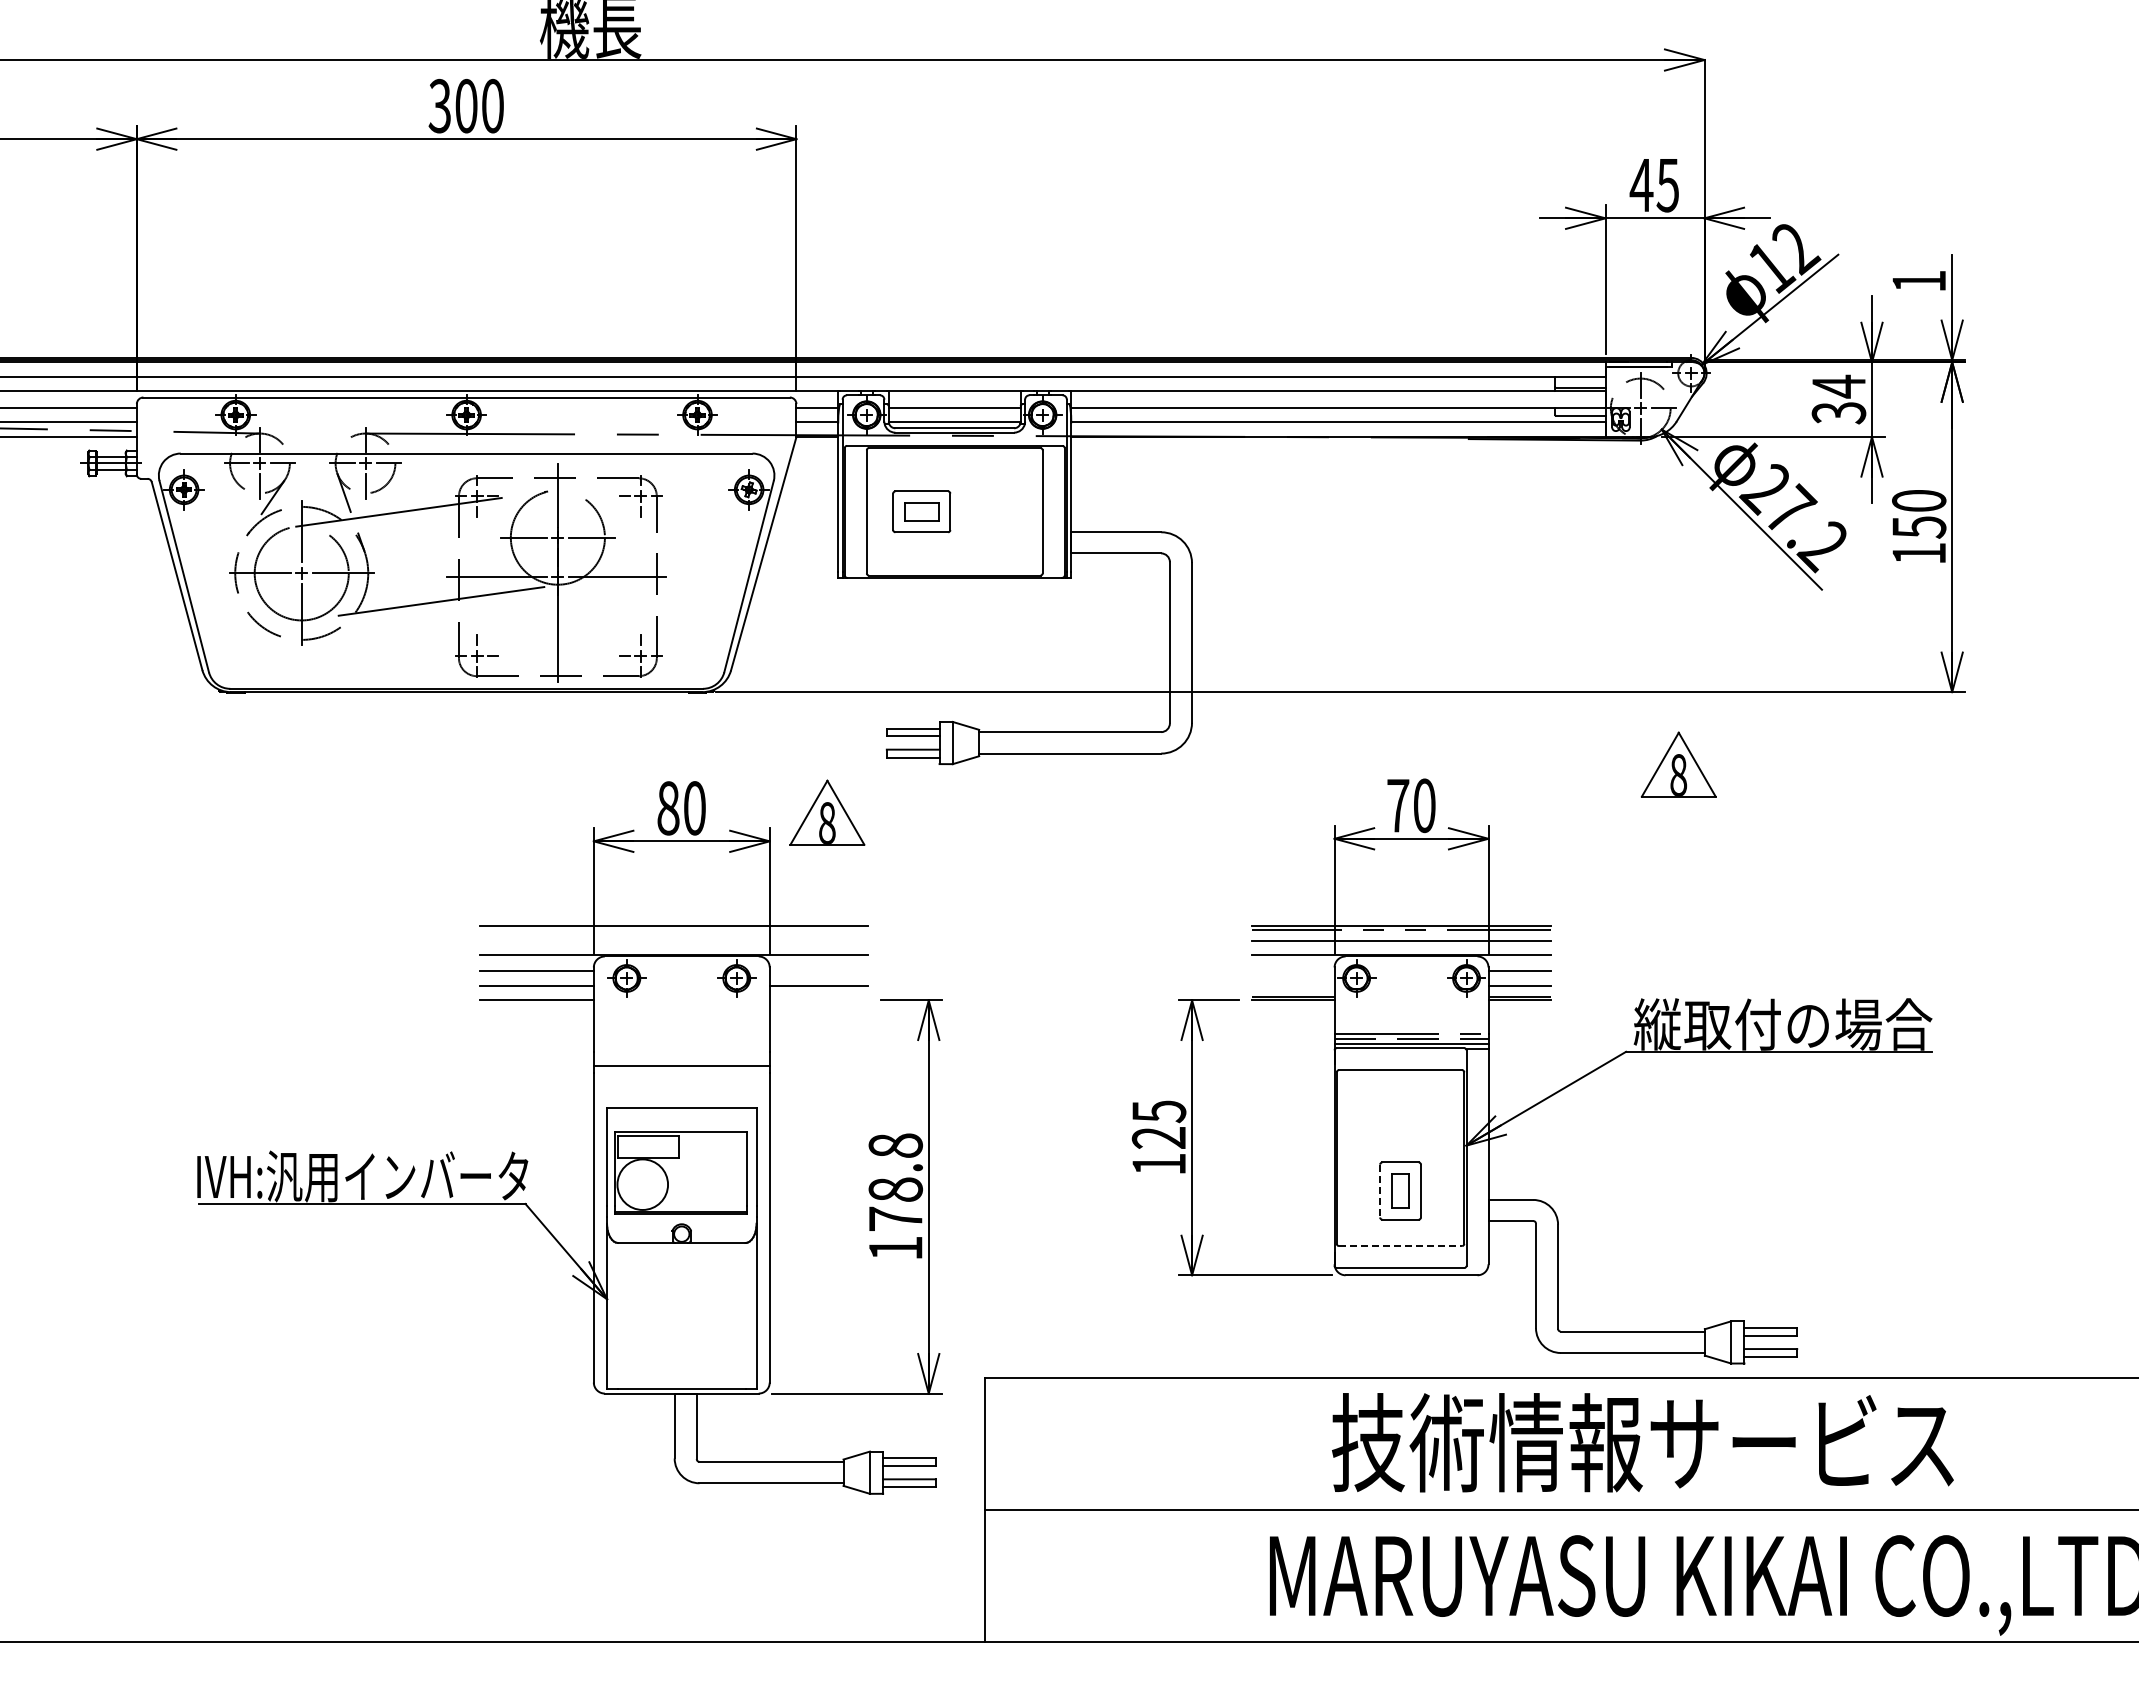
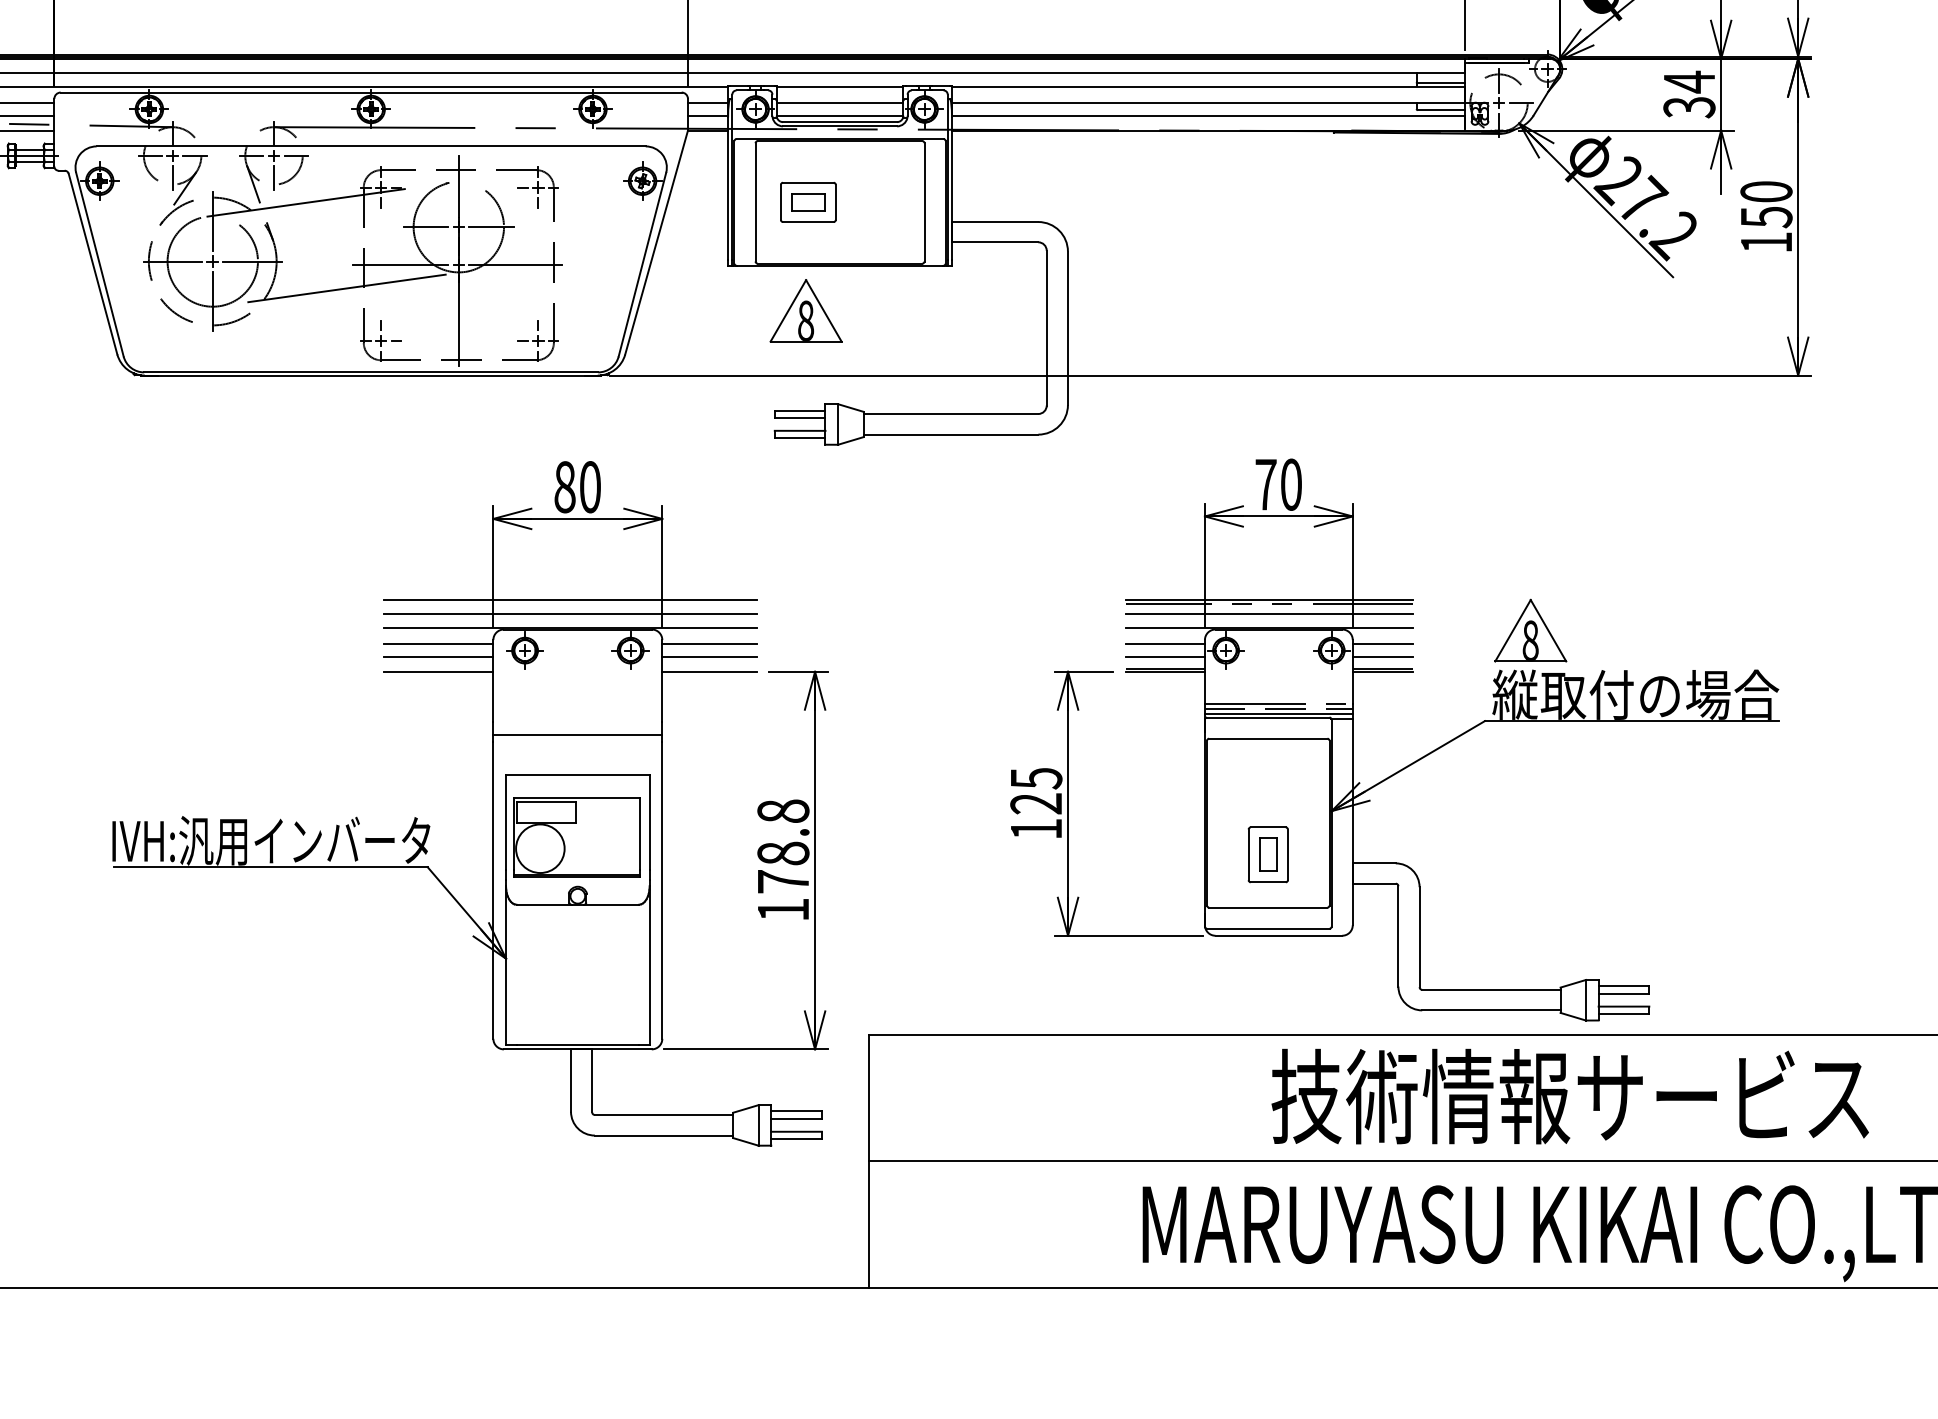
part: (1678, 764) -> (1530, 630), moved
part: (827, 812) -> (806, 310), moved
line: (673, 940) -> (569, 614), added
line: (818, 971) -> (709, 643), added
line: (1293, 971) -> (1165, 643), added
line: (1293, 985) -> (1165, 657), added
line: (818, 1000) -> (709, 671), added
line: (1380, 1191) -> (1249, 855), dashed -> solid
line: (1400, 1246) -> (1268, 908), dashed -> solid
text: (1642, 1442) -> (1569, 1096), moved

